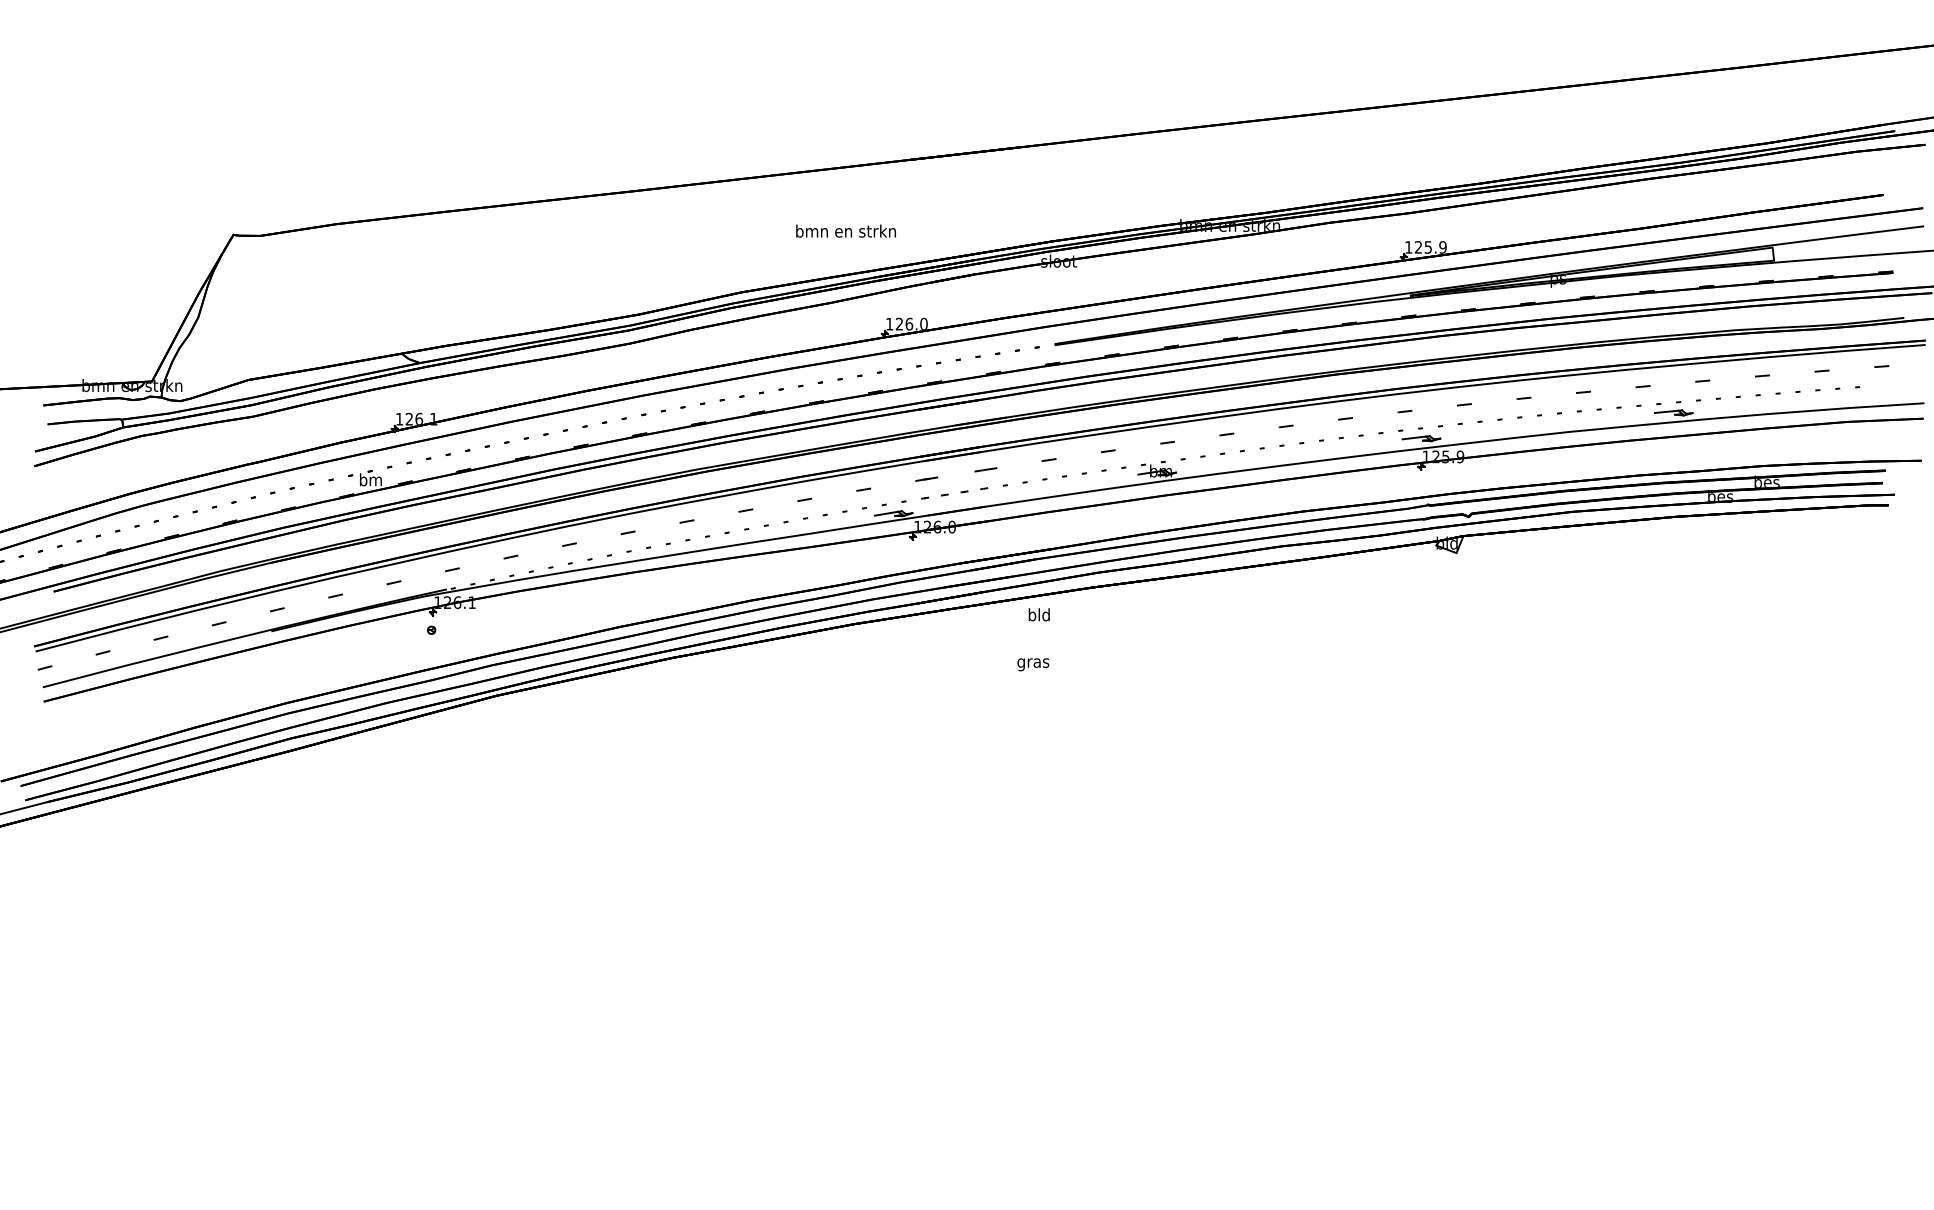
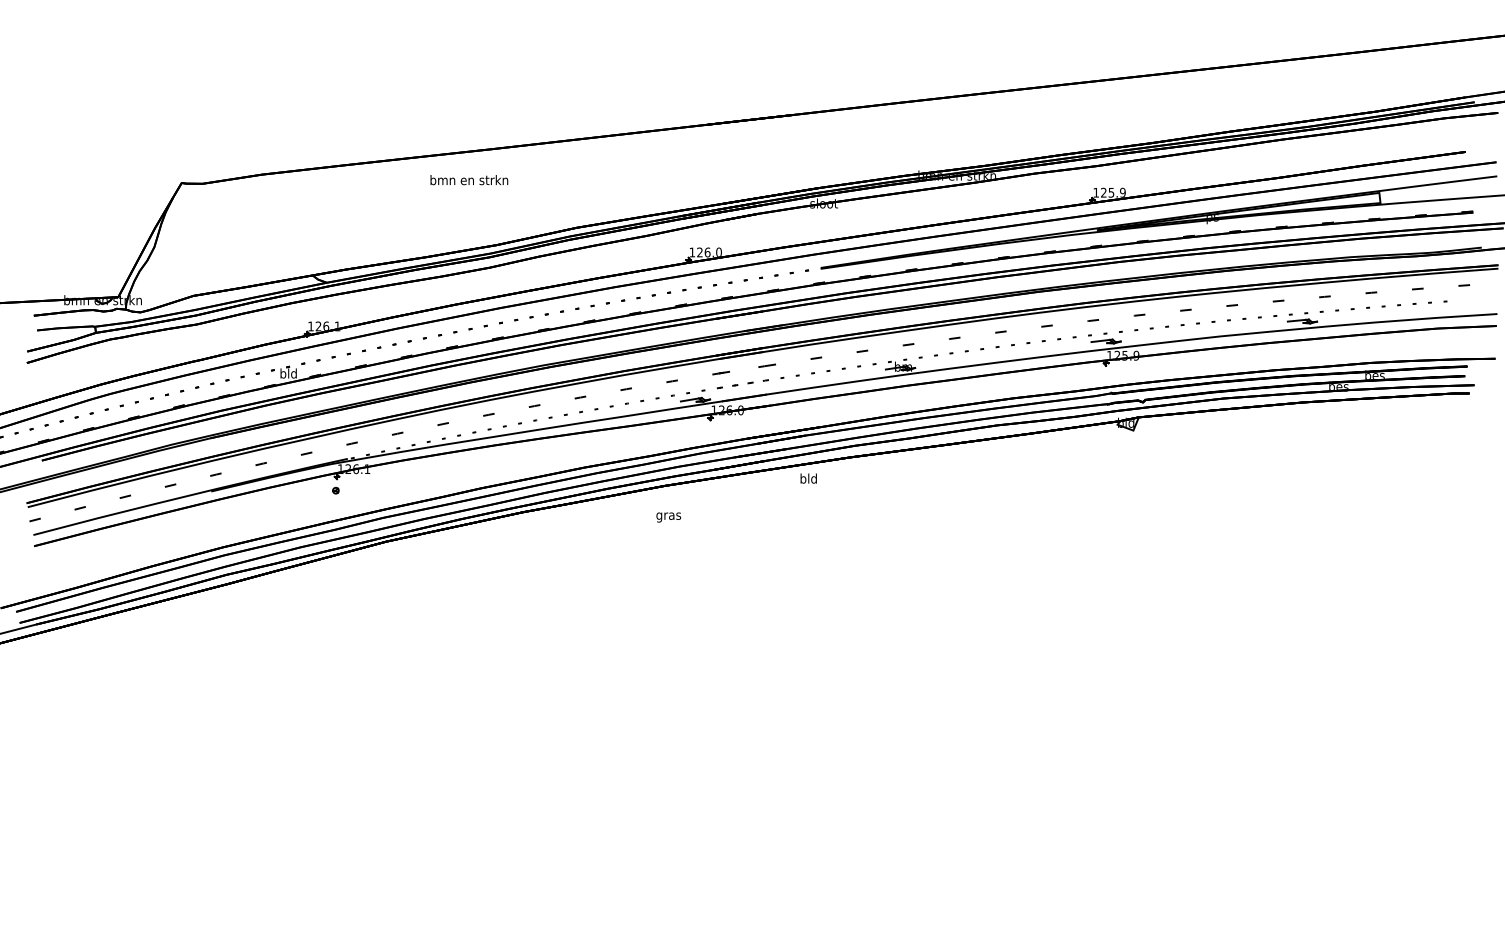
text: (845, 230) -> (468, 179), moved
text: (370, 479) -> (288, 373), bm -> bld
text: (1033, 664) -> (668, 517), moved

